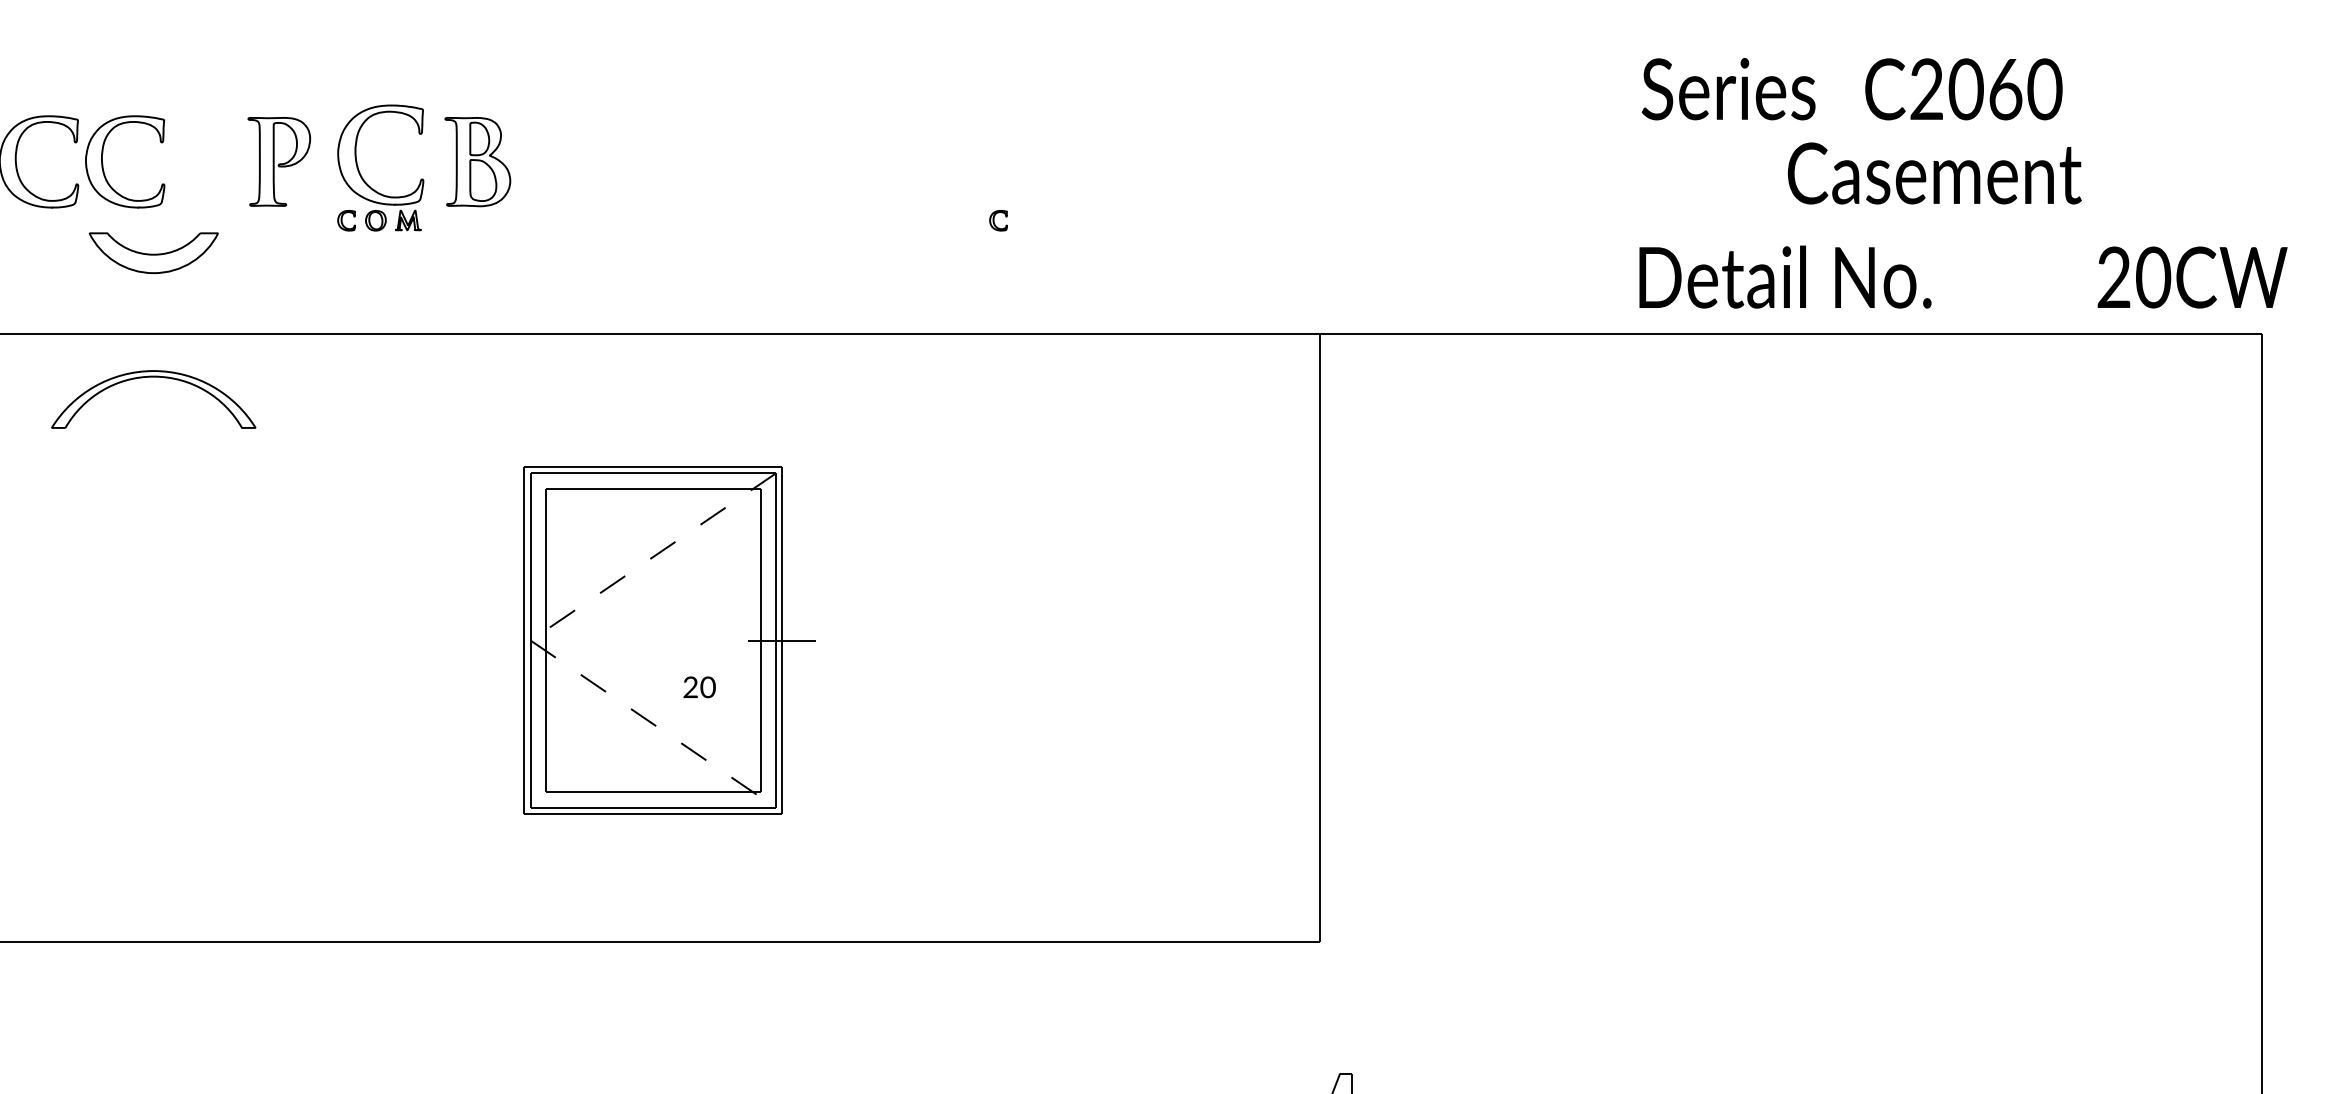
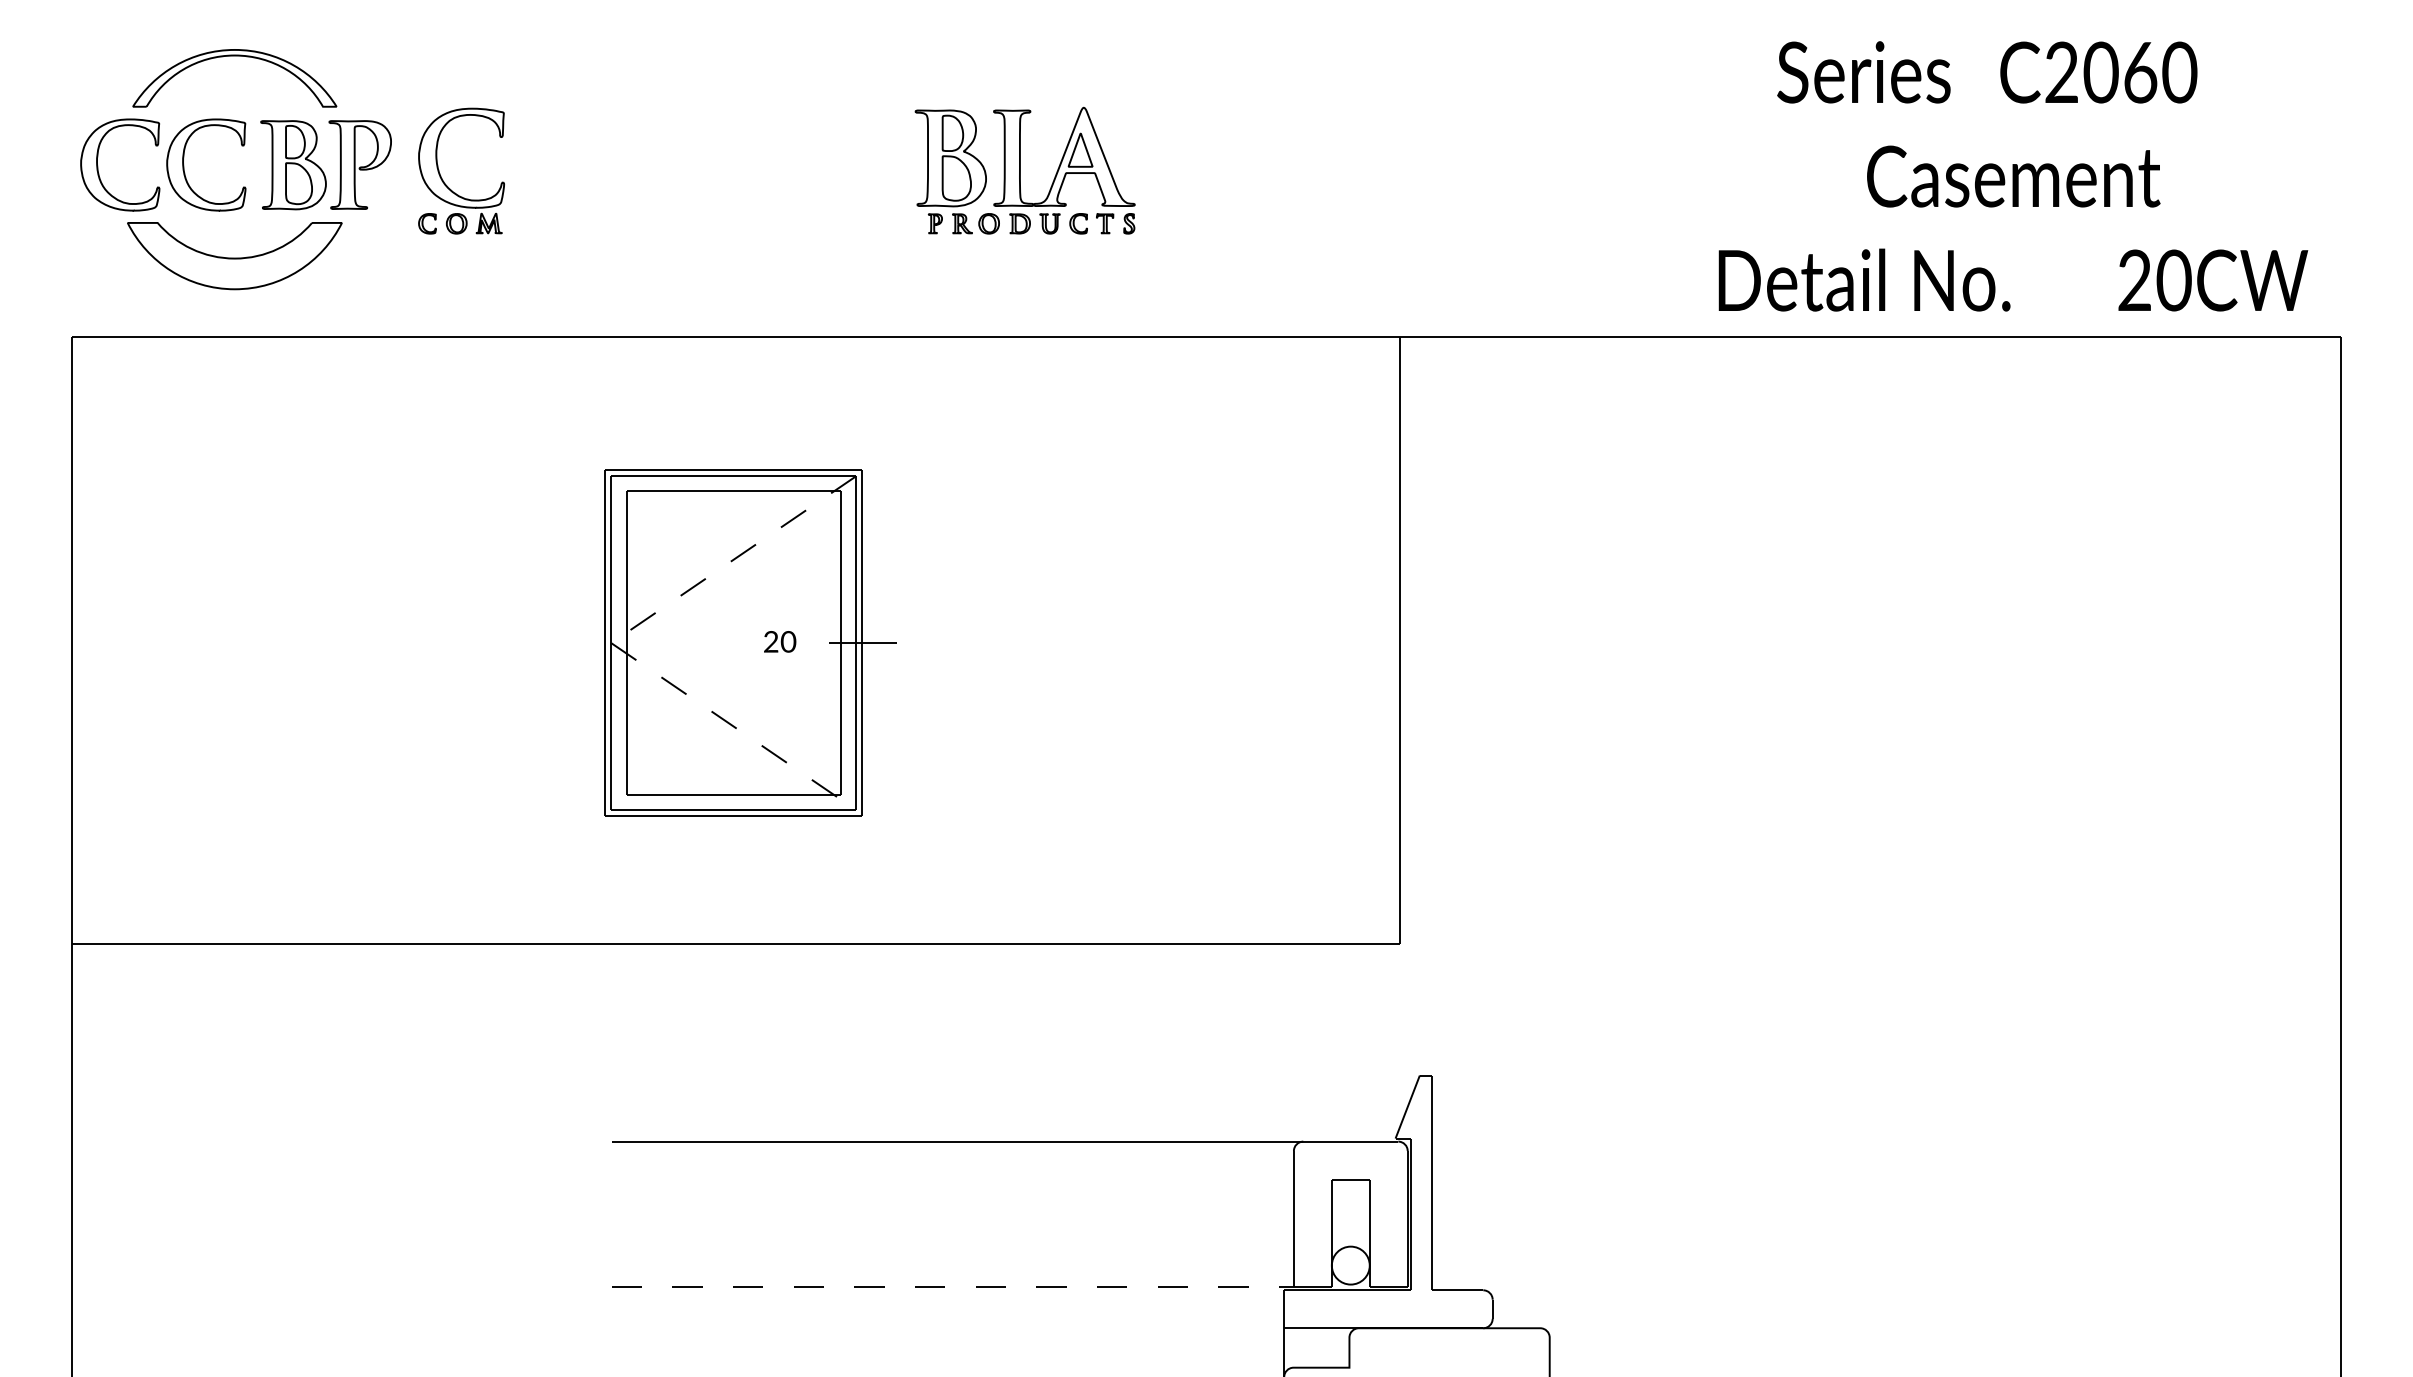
text: (1852, 89) -> (1987, 72), moved
part: (477, 162) -> (293, 165), moved
part: (944, 167) -> (1024, 170), added
part: (153, 253) -> (234, 256), size x1.67
text: (2192, 277) -> (2213, 280), moved
part: (153, 377) -> (234, 56), moved
text: (700, 686) -> (780, 641), moved

